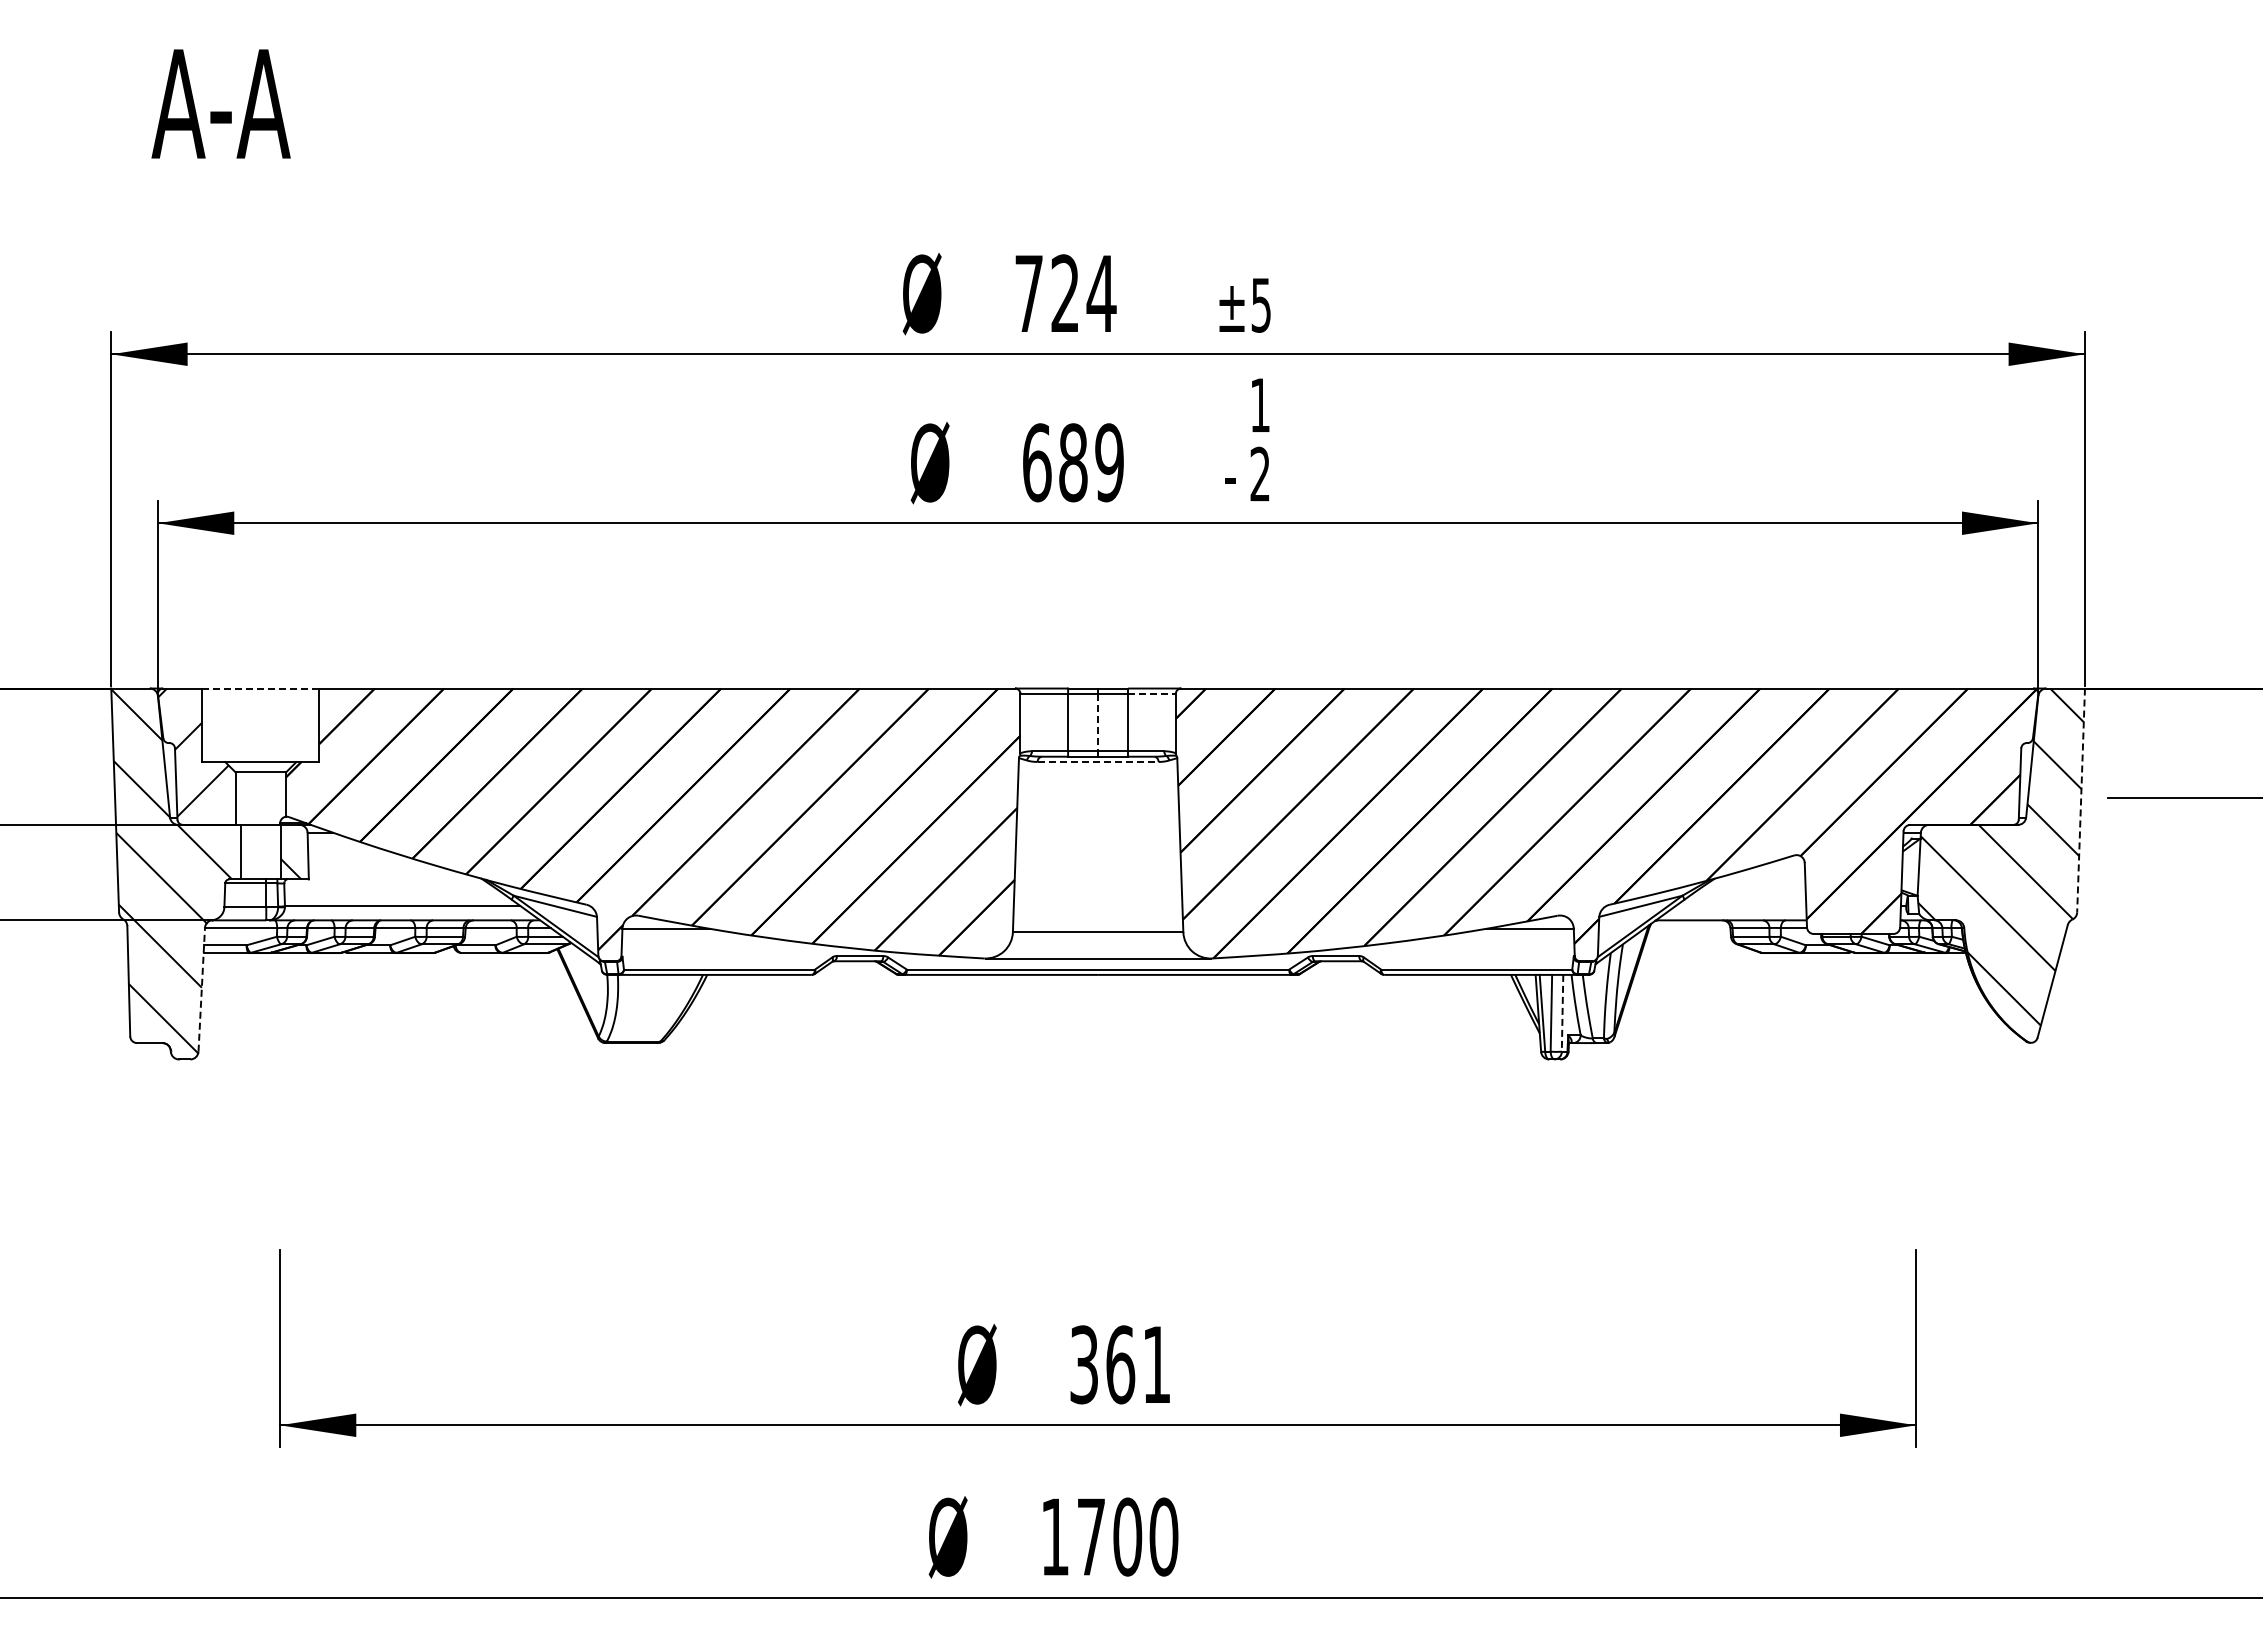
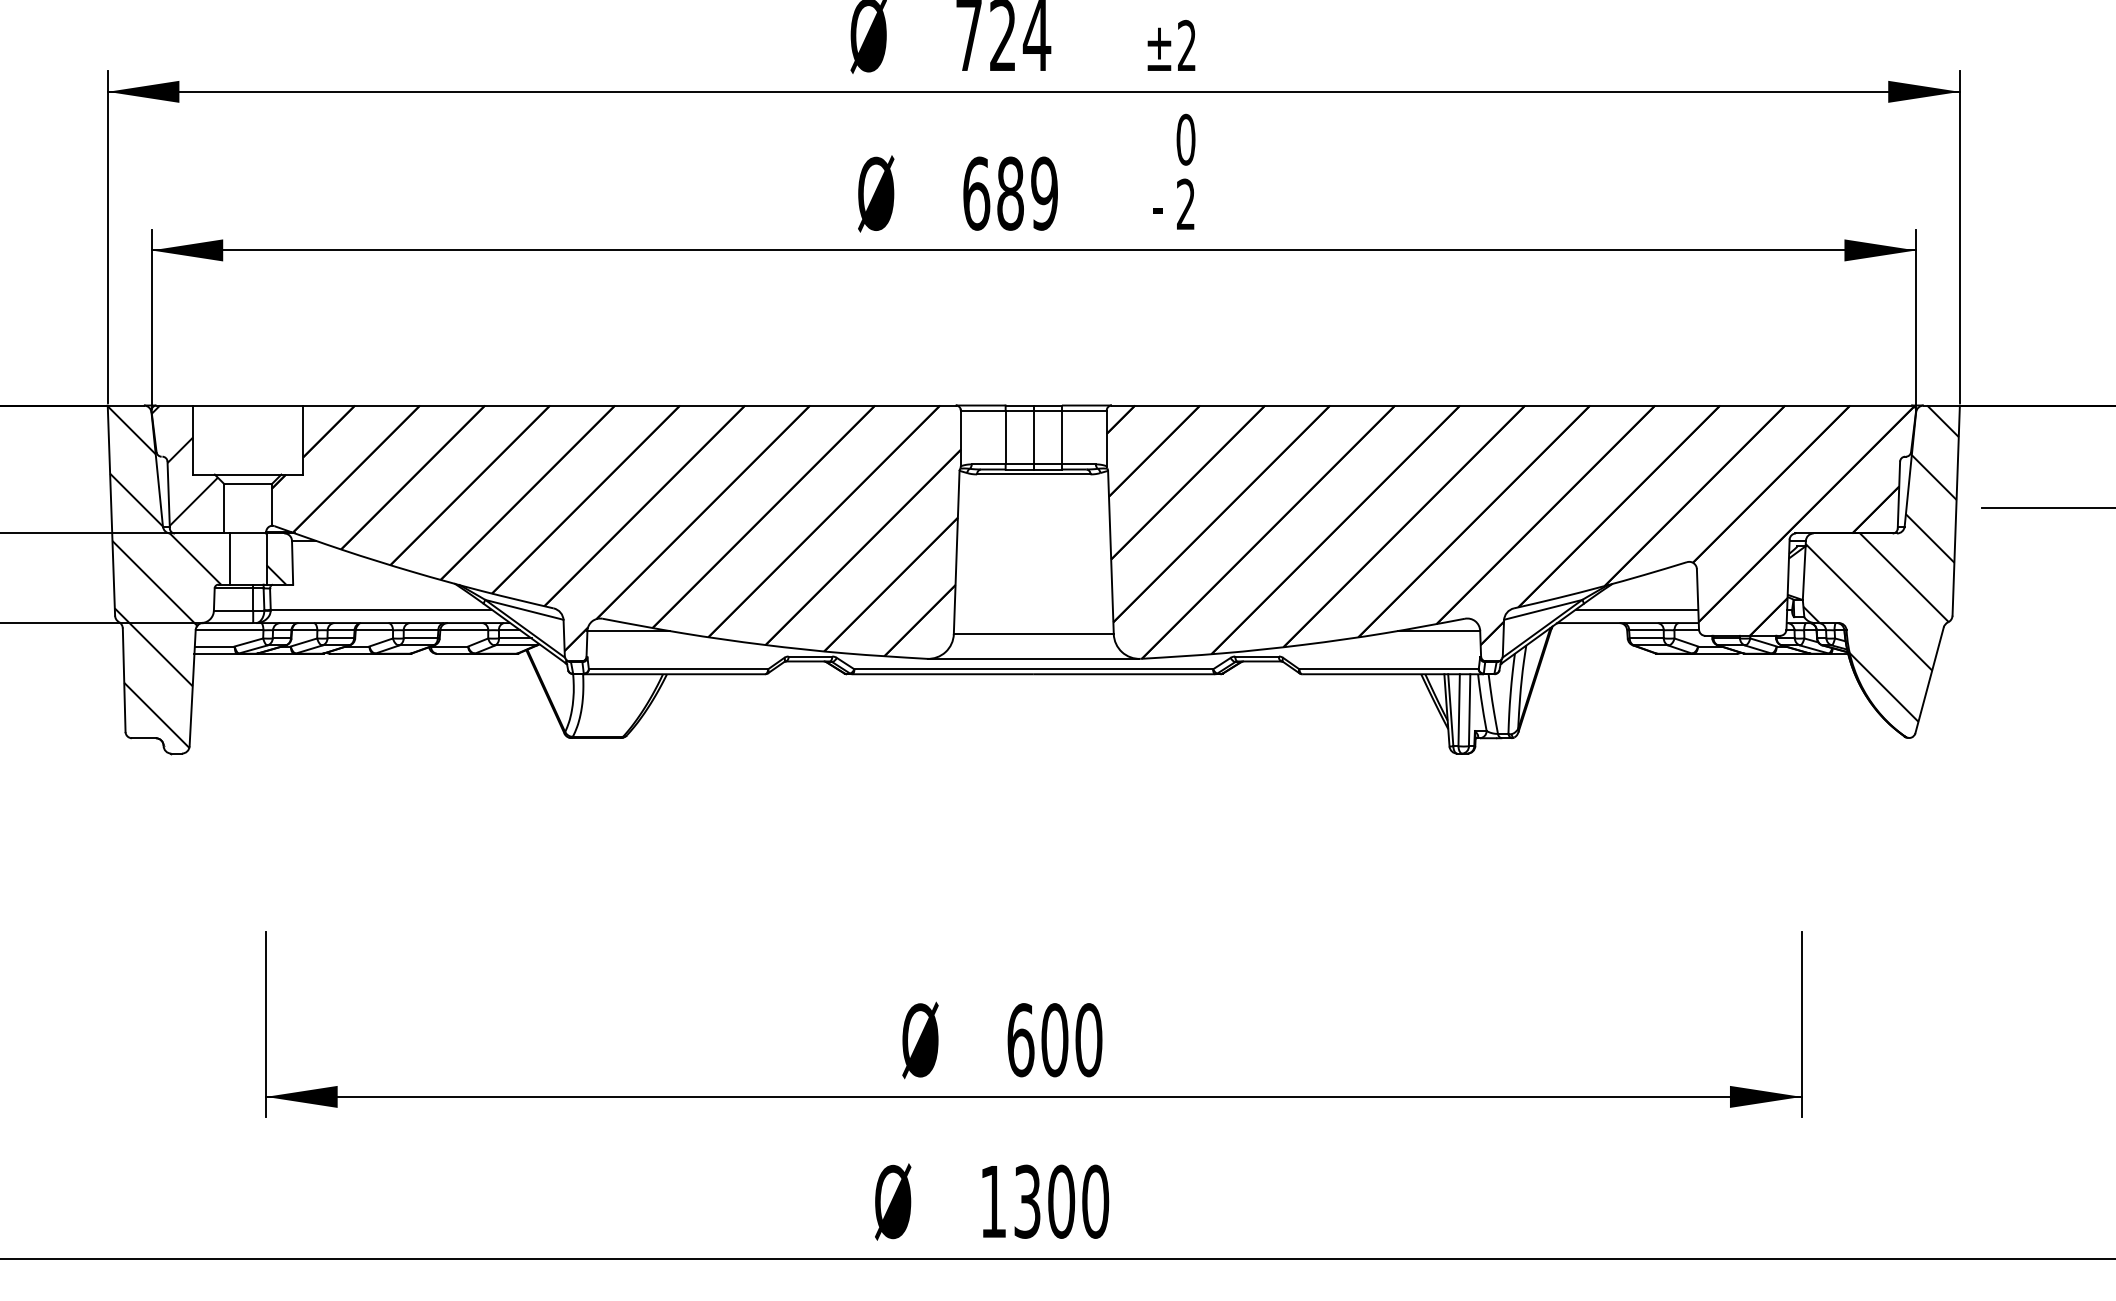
text: (1260, 304) -> (1186, 45), ±5 -> ±2
text: (1260, 404) -> (1186, 138), 1 -> 0
line: (260, 688) -> (247, 405), dashed -> solid
line: (1151, 693) -> (1083, 410), dashed -> solid
line: (1098, 722) -> (1034, 437), dashed -> solid
line: (1098, 761) -> (1034, 473), dashed -> solid
line: (2081, 800) -> (1956, 510), dashed -> solid
line: (1740, 906) -> (1636, 610), added
line: (201, 989) -> (192, 687), dashed -> solid
line: (1562, 1013) -> (1469, 710), dashed -> solid
text: (1120, 1364) -> (1054, 1039), 361 -> 600
text: (1091, 1536) -> (1027, 1201), 1700 -> 1300

